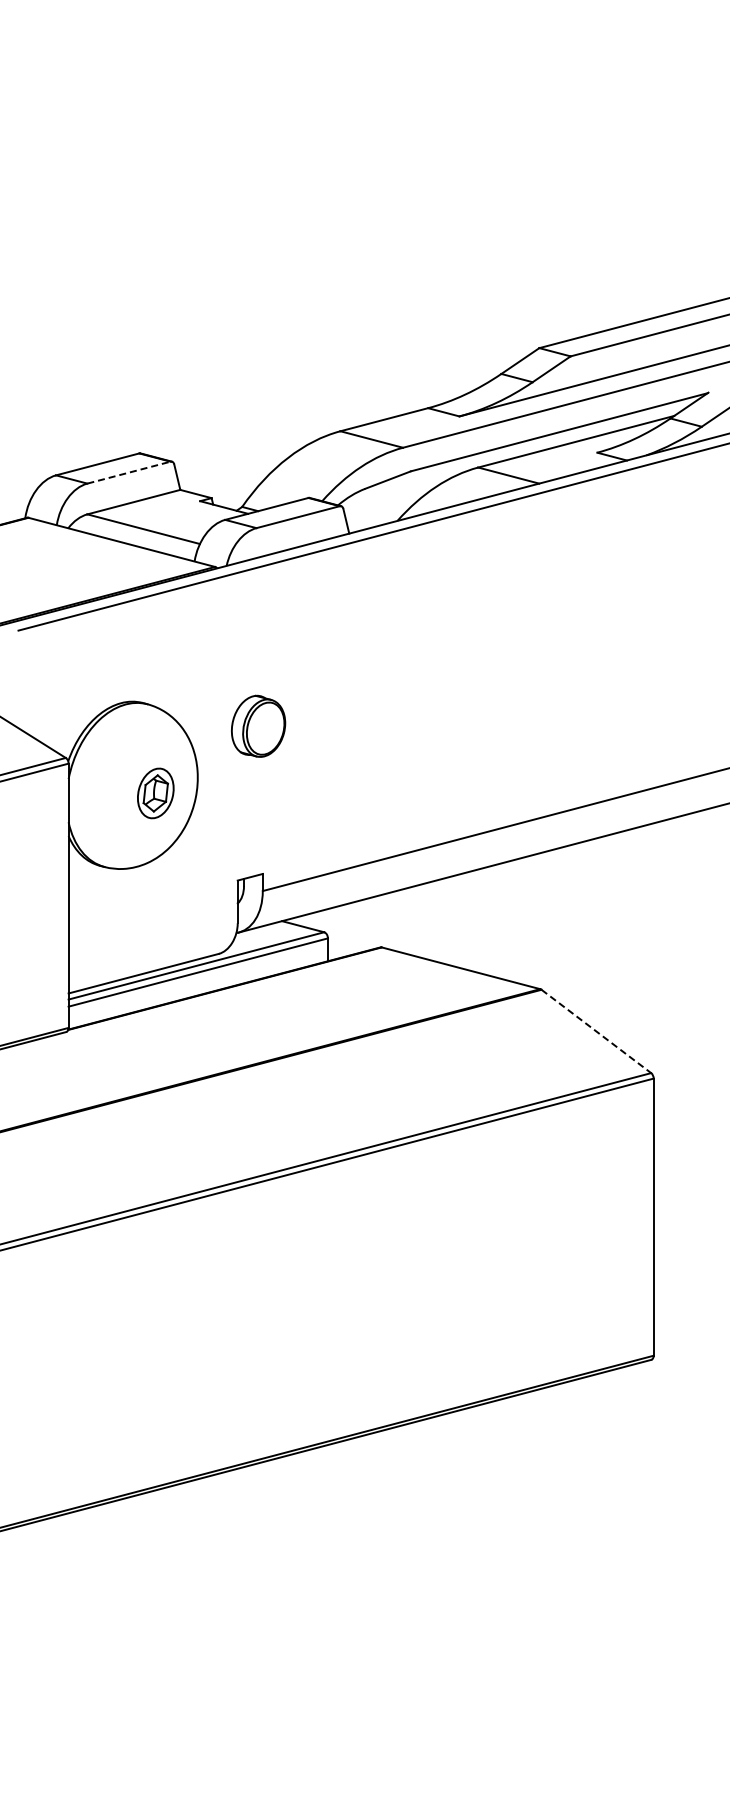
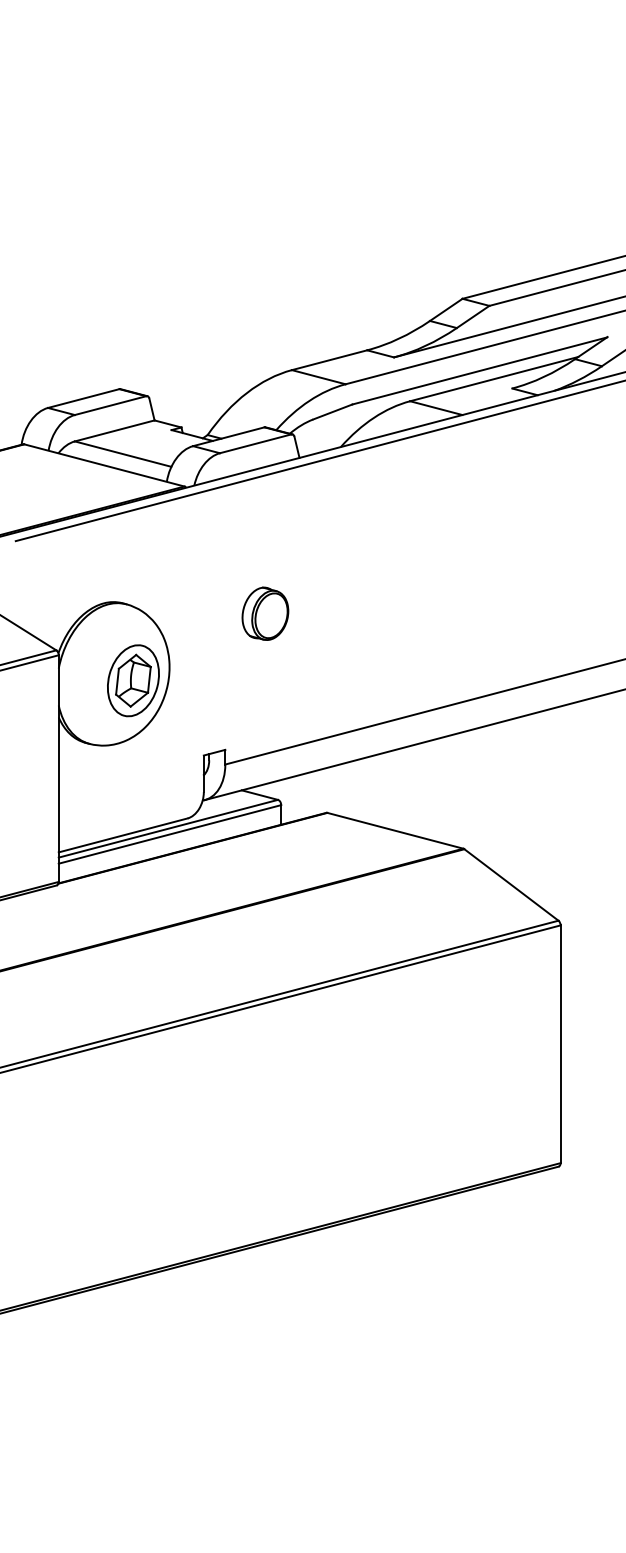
line: (129, 472) -> (110, 405), dashed -> solid
part: (258, 725) -> (265, 613), moved
part: (155, 793) -> (133, 680), size x1.67
line: (596, 1031) -> (511, 885), dashed -> solid

